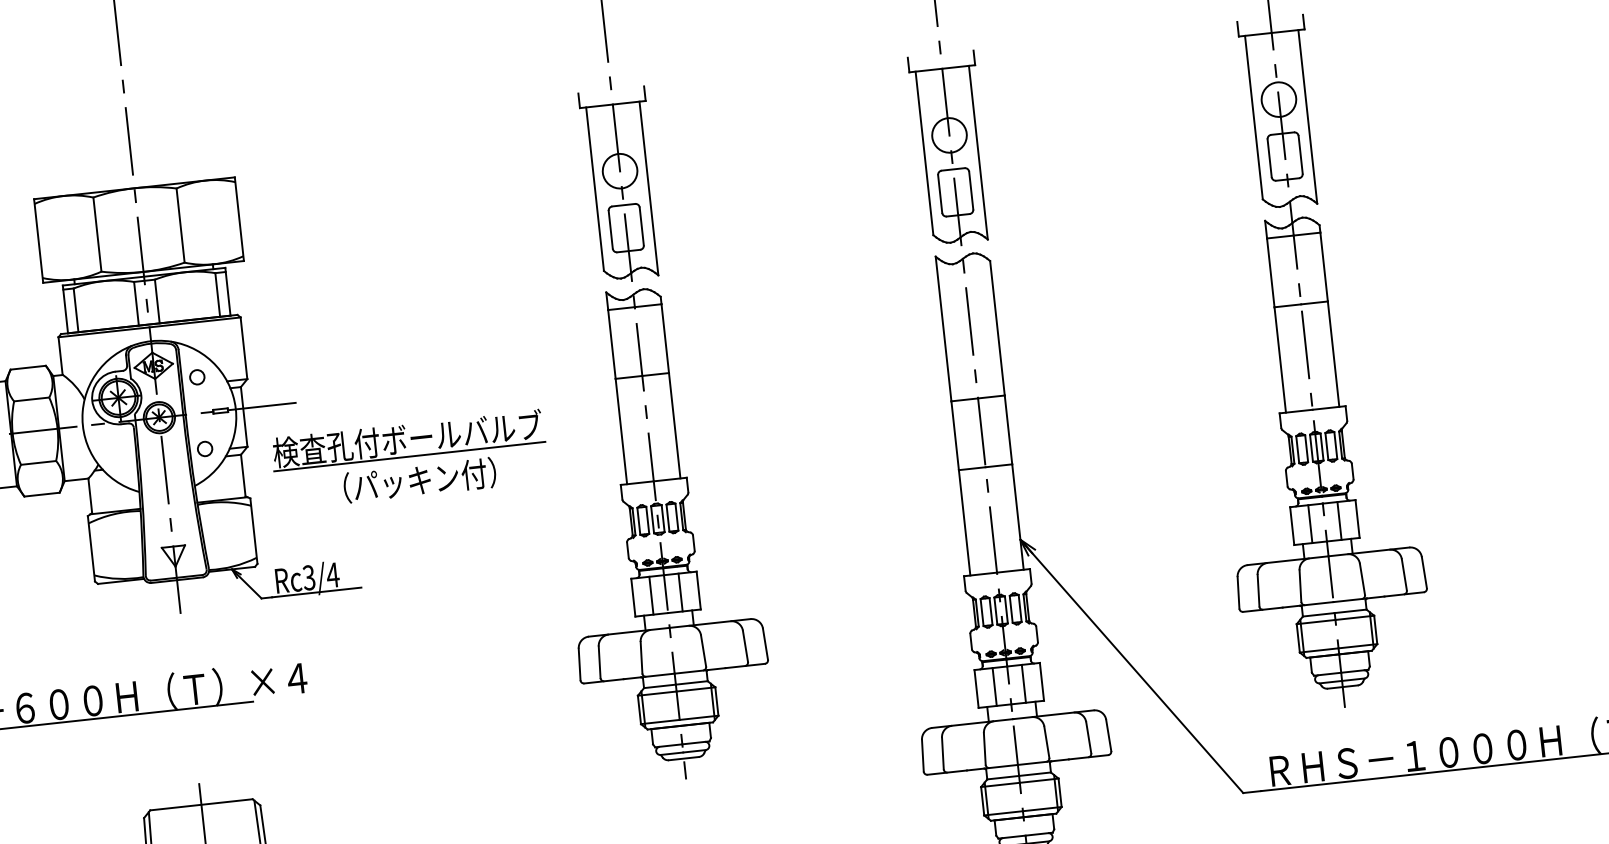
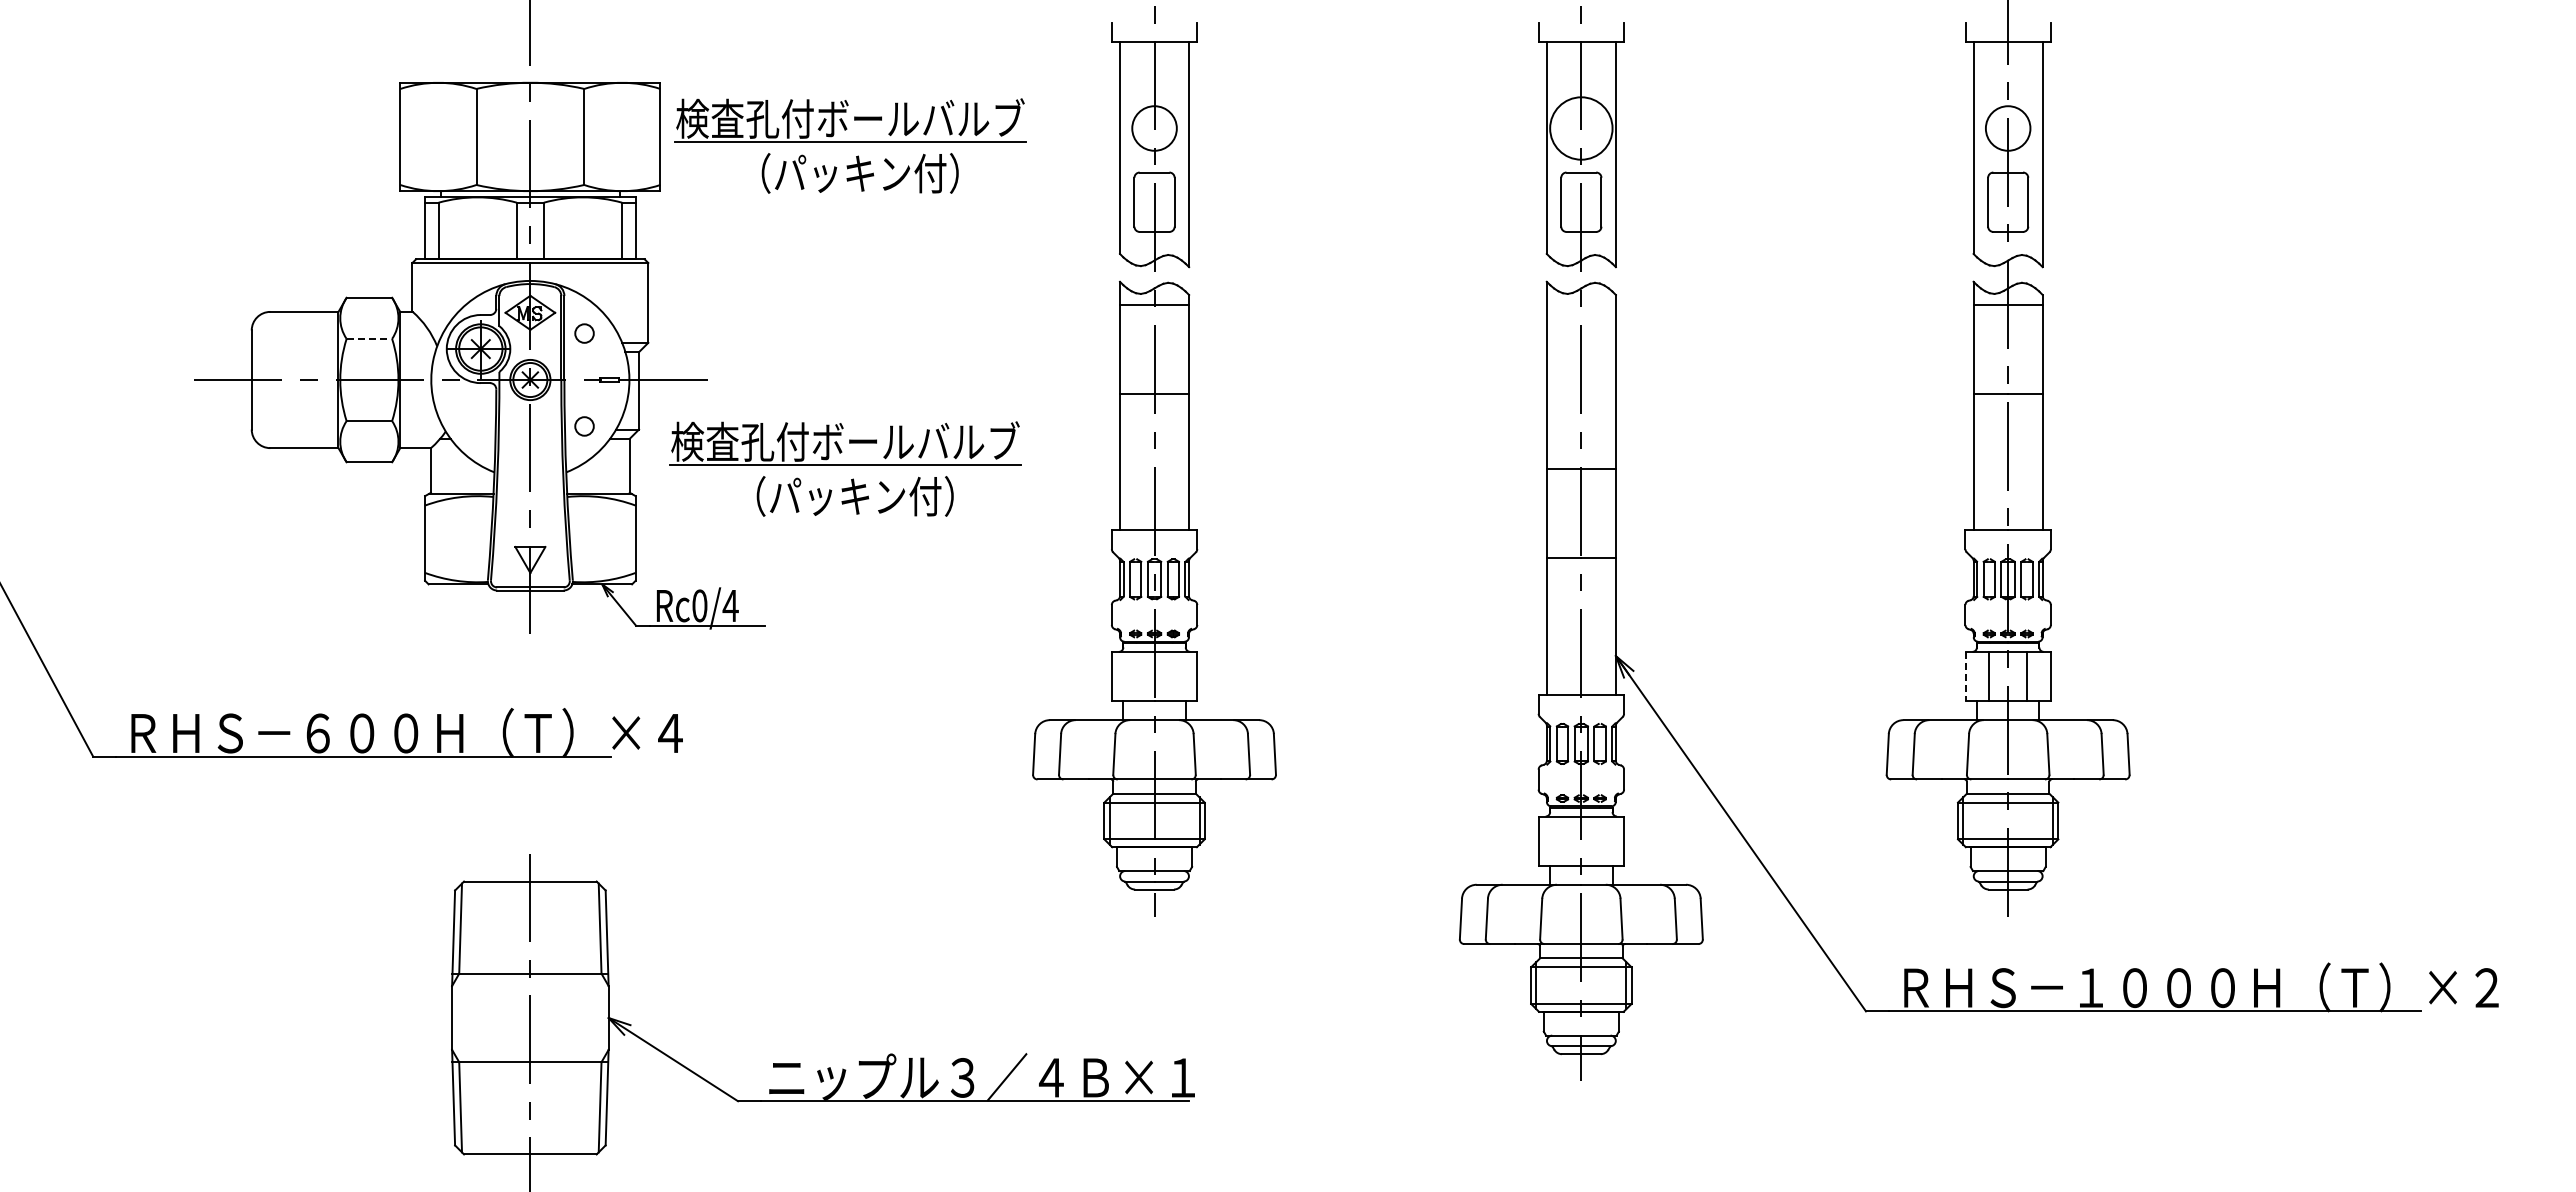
circle: (949, 135) -> (1581, 128), size x1.4
part: (386, 209) -> (850, 145), added
line: (31, 399) -> (369, 338), solid -> dashed
line: (1291, 526) -> (1965, 676), solid -> dashed
text: (308, 577) -> (699, 605), Rc3/4 -> Rc0/4
line: (680, 591) -> (1173, 675), removed
line: (651, 595) -> (1135, 675), removed
line: (1023, 683) -> (1600, 840), removed
line: (994, 686) -> (1562, 840), removed

